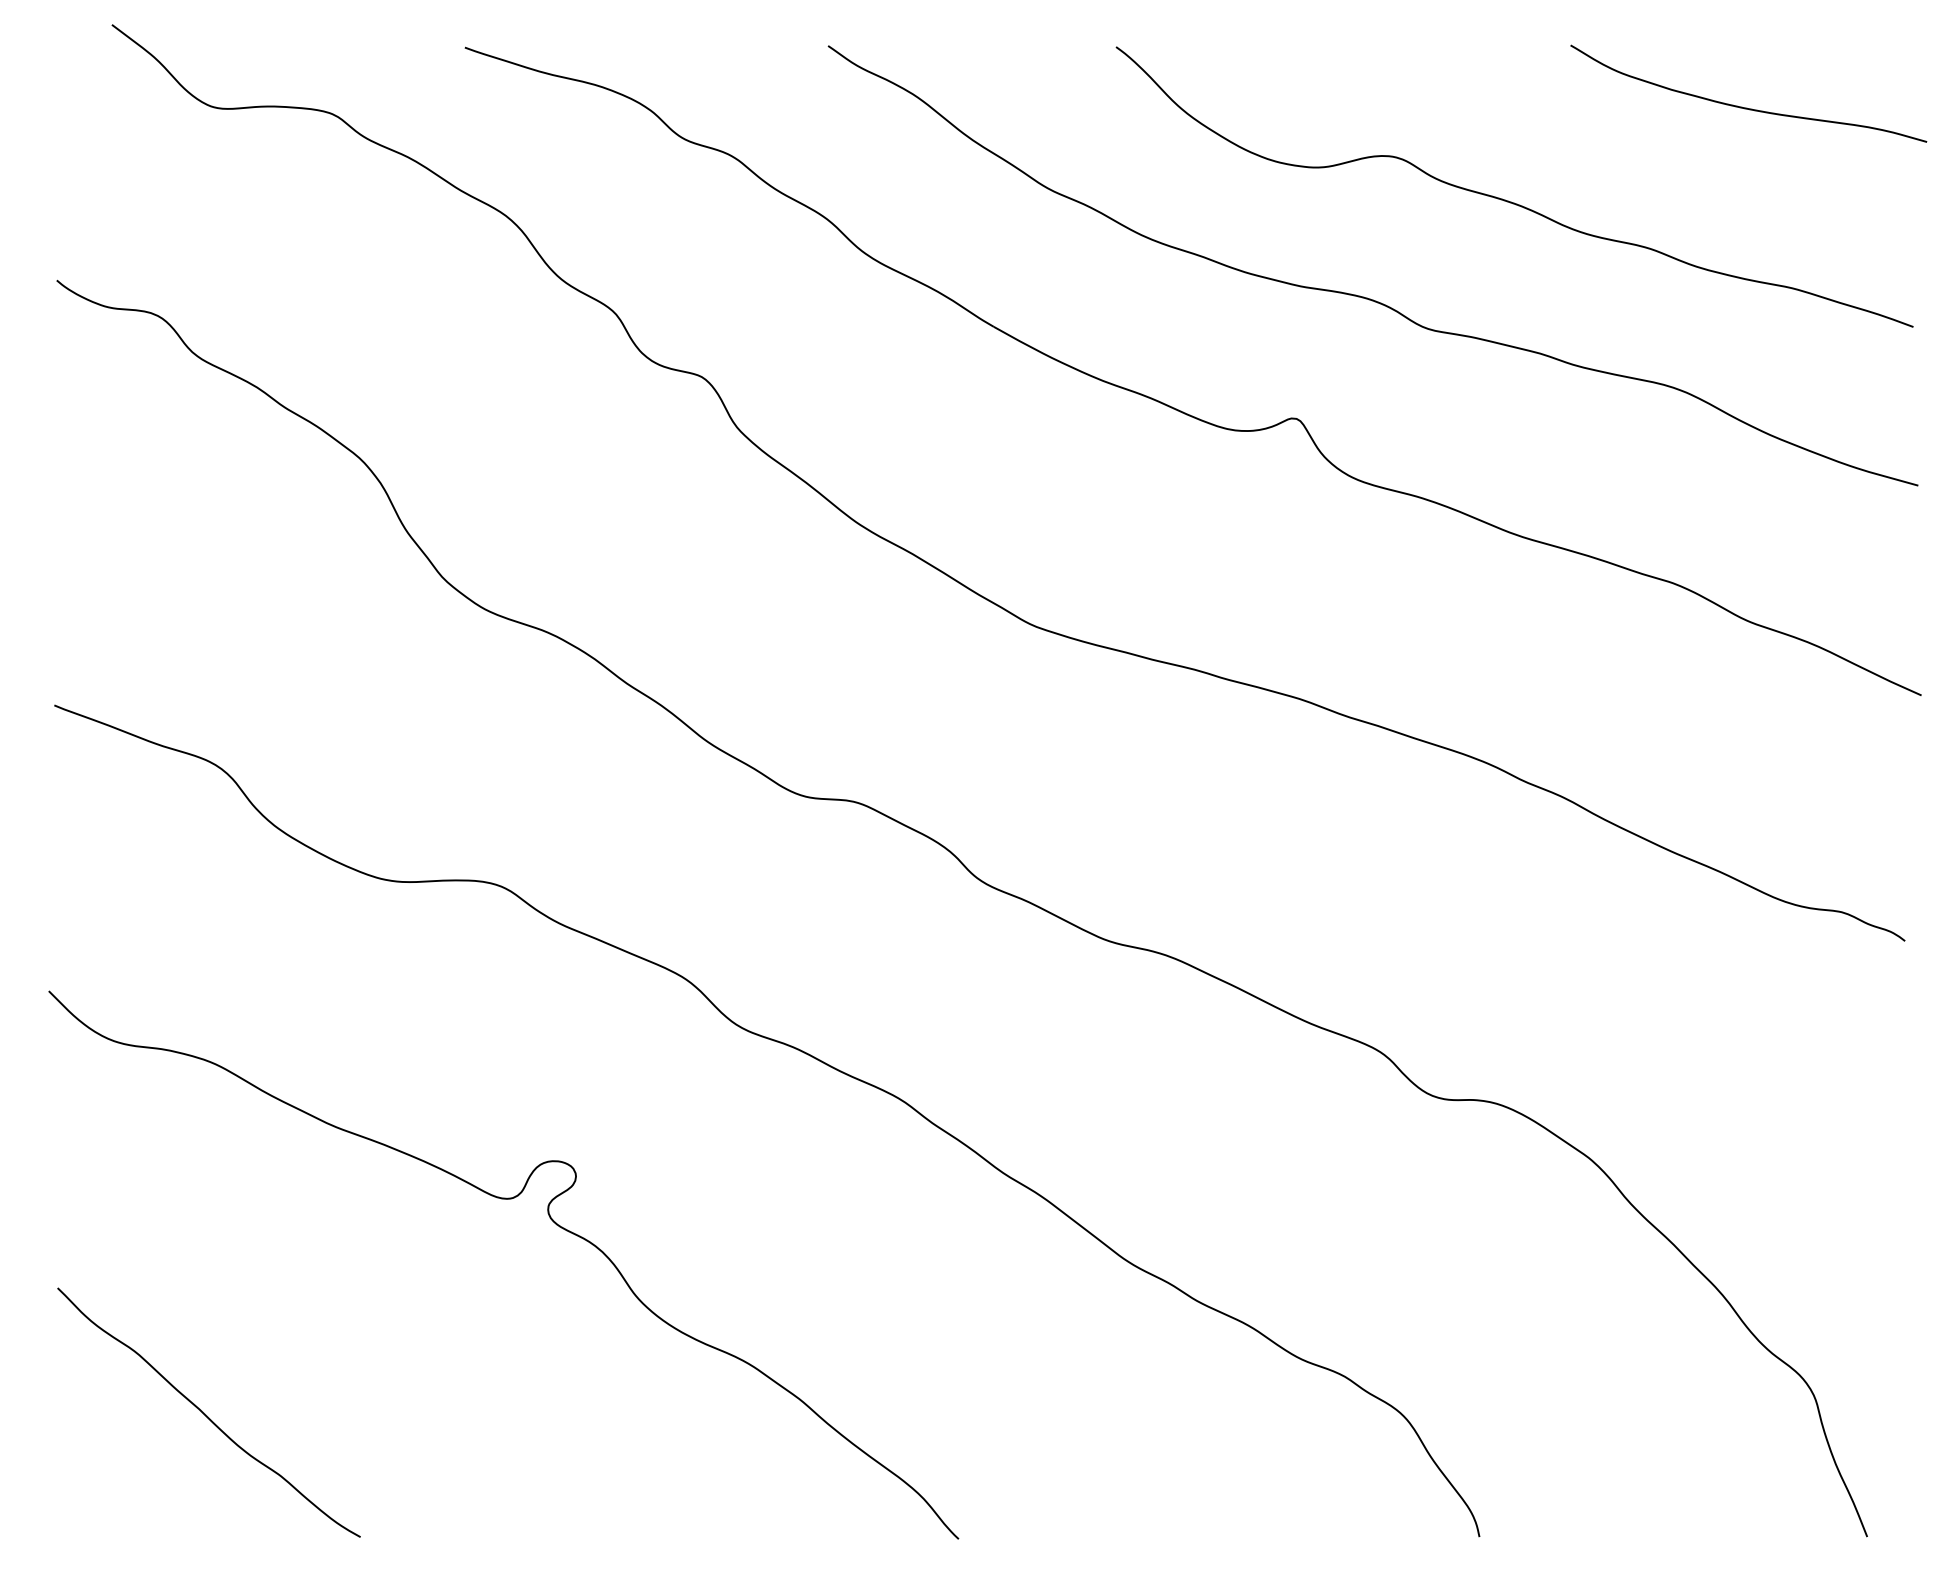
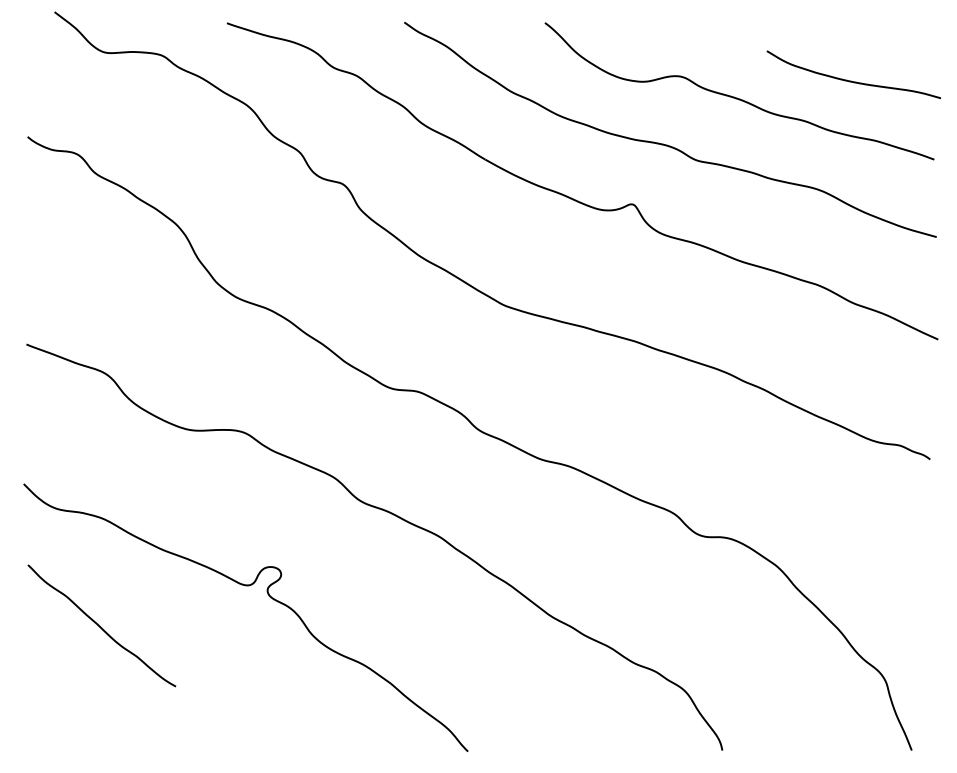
curve: (1743, 105) -> (851, 80), moved
curve: (208, 1414) -> (101, 626), moved

